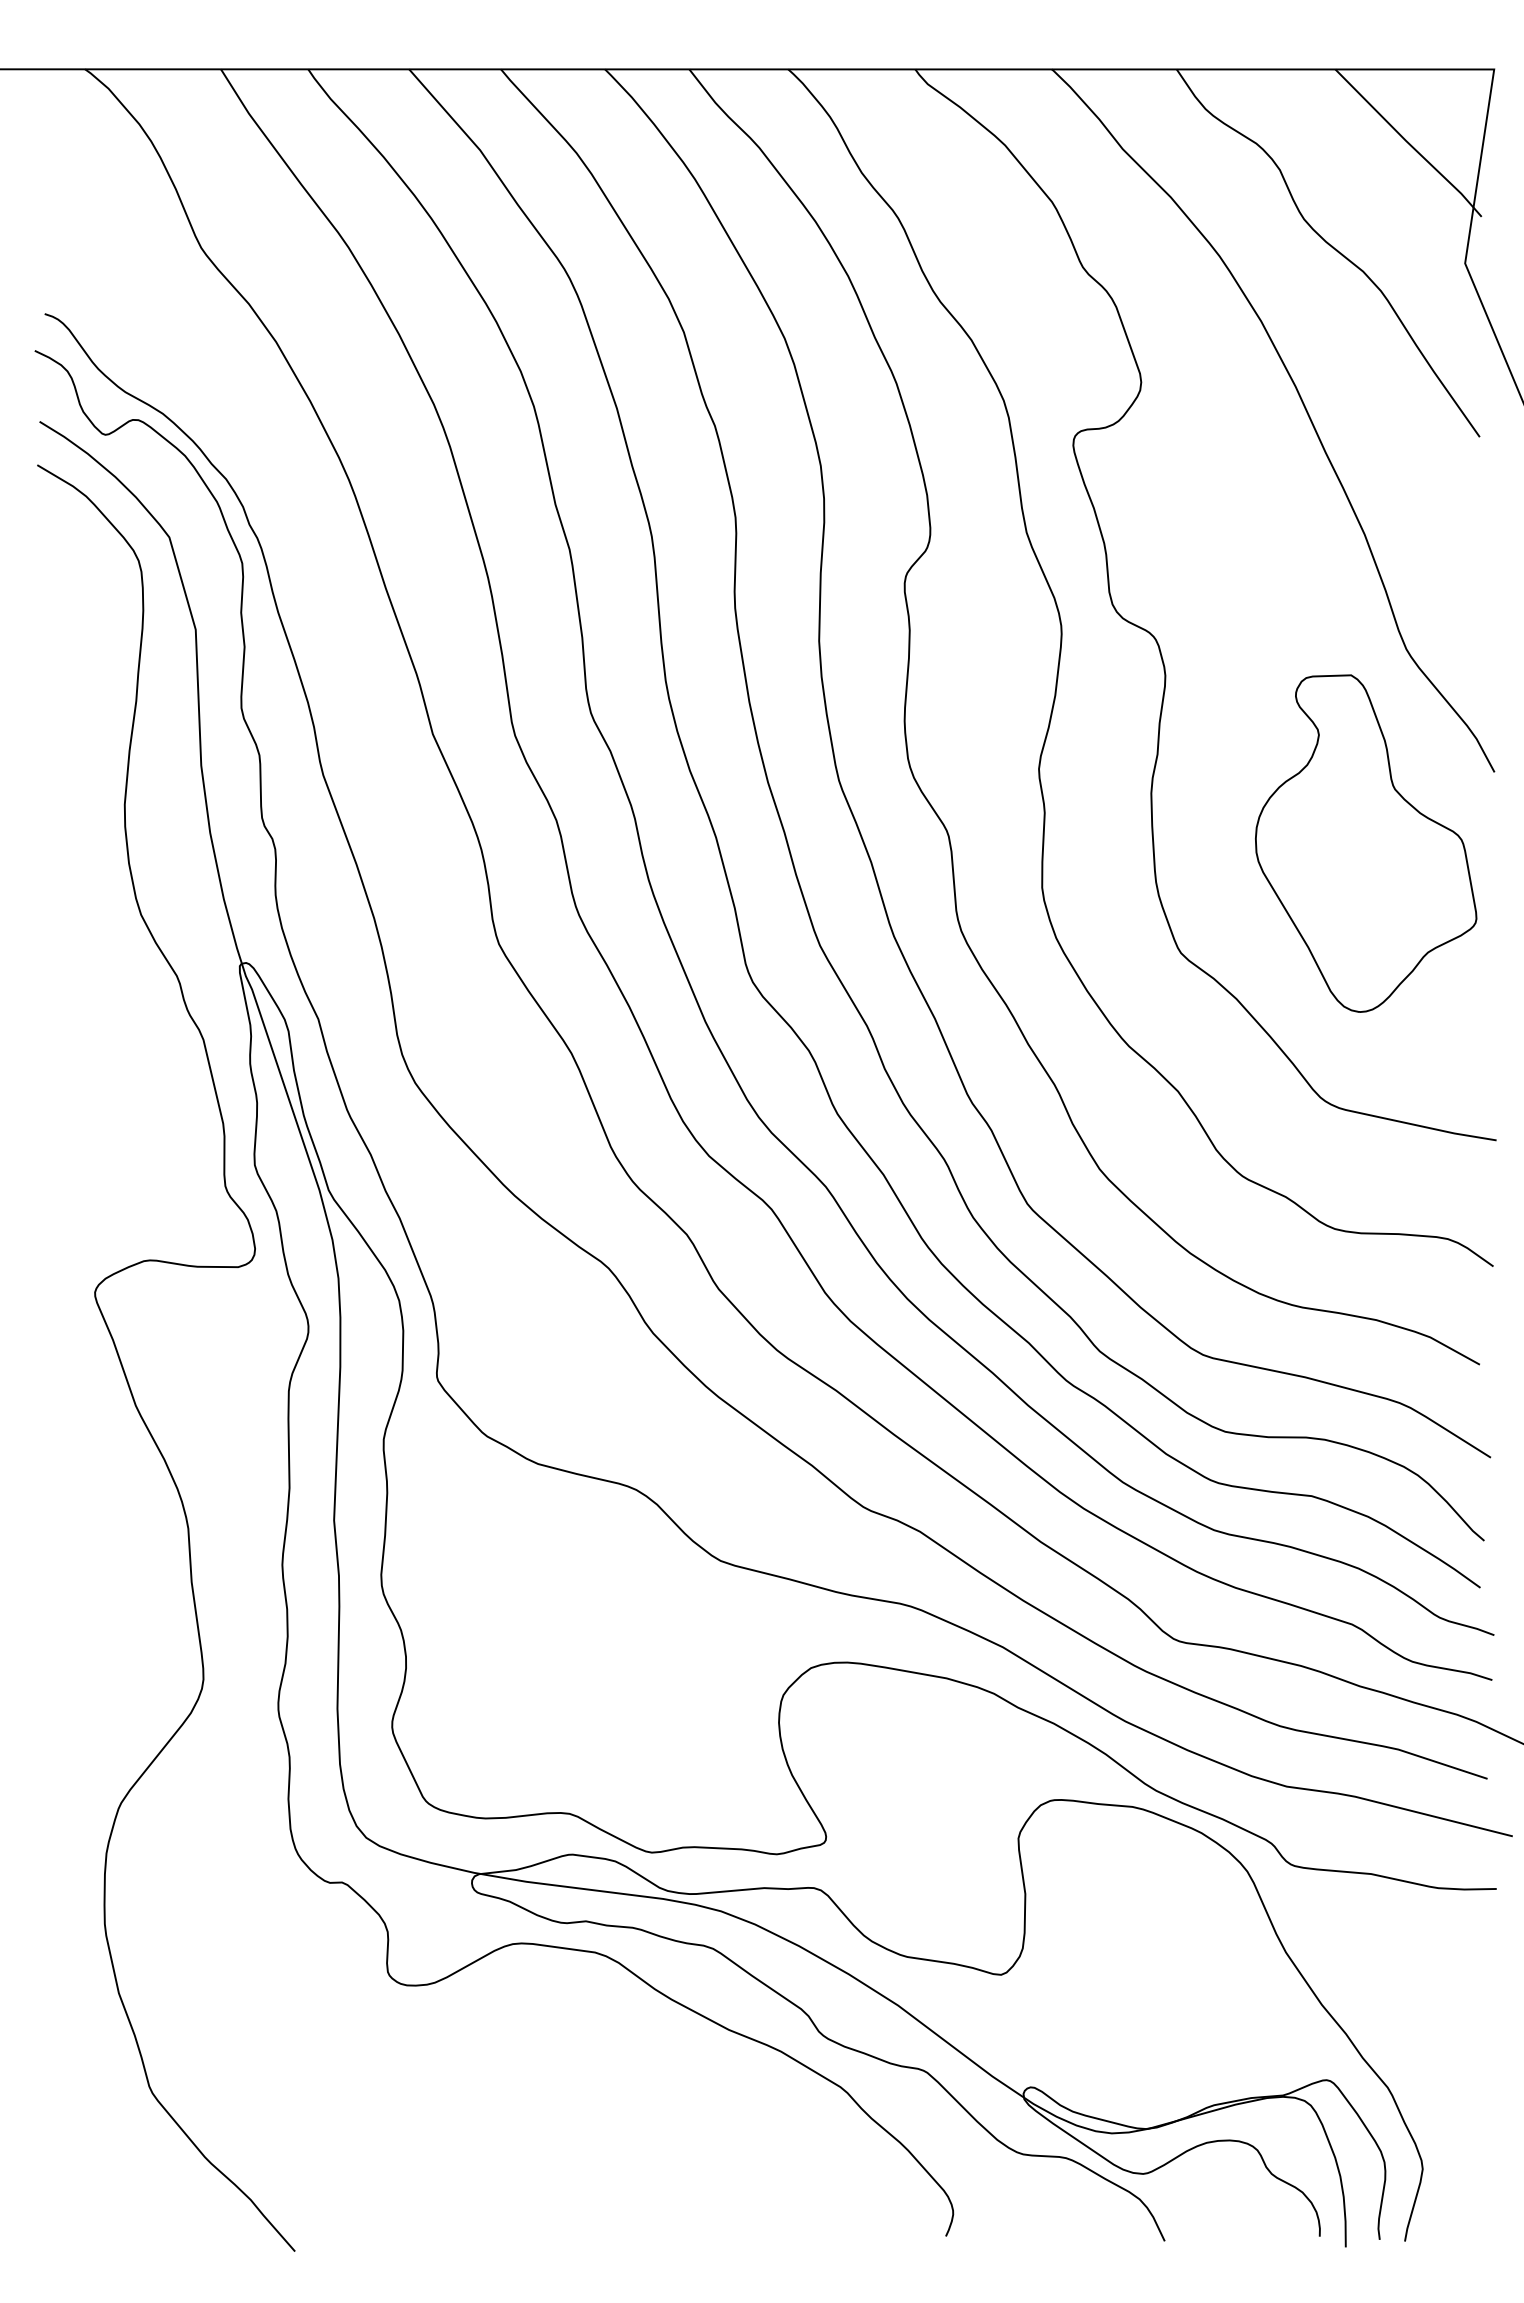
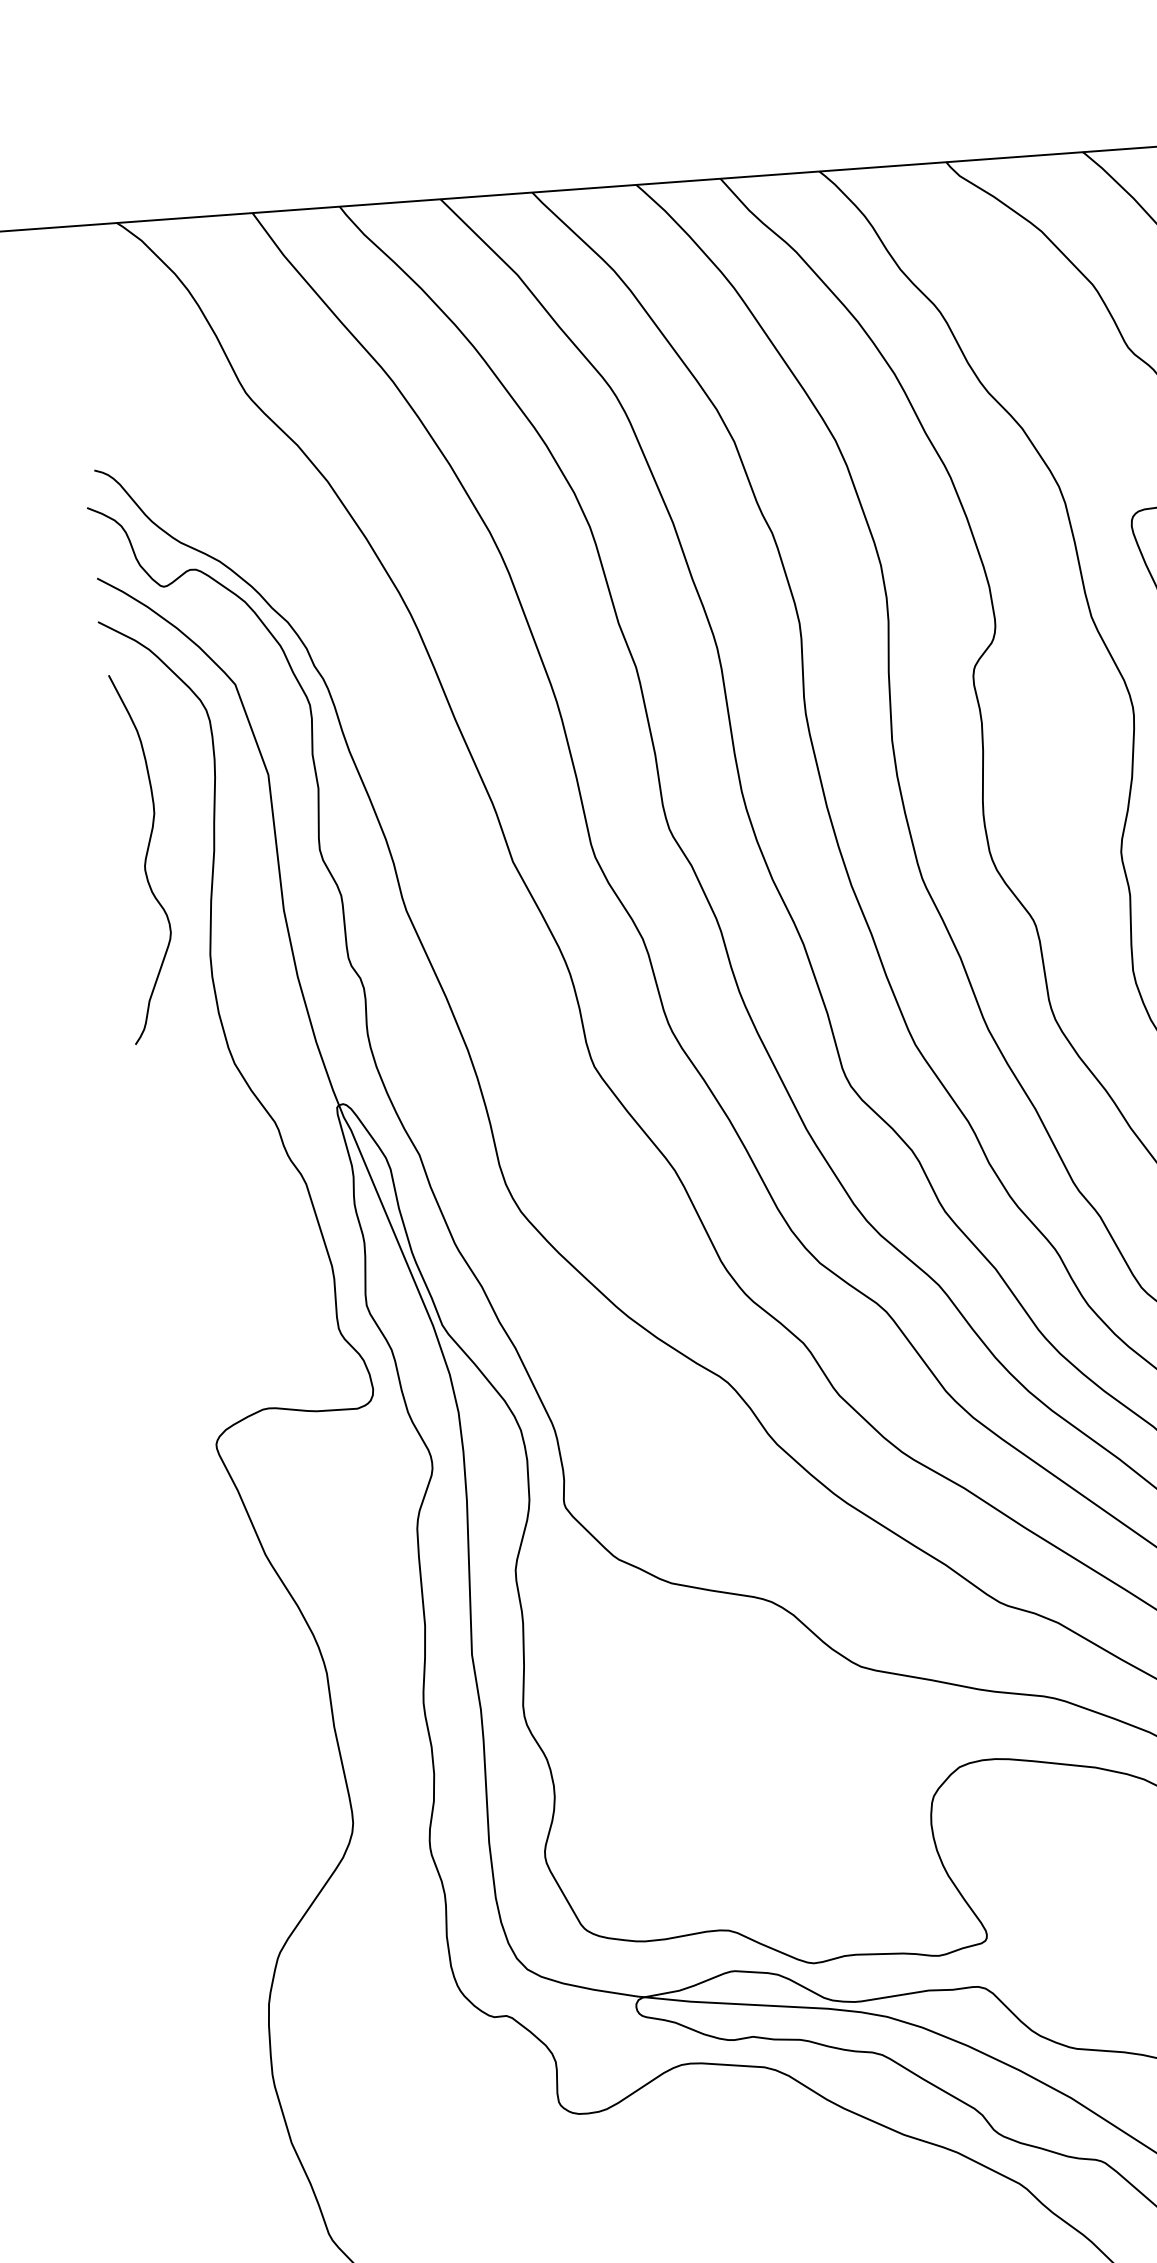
curve: (66, 704) -> (144, 859), added

